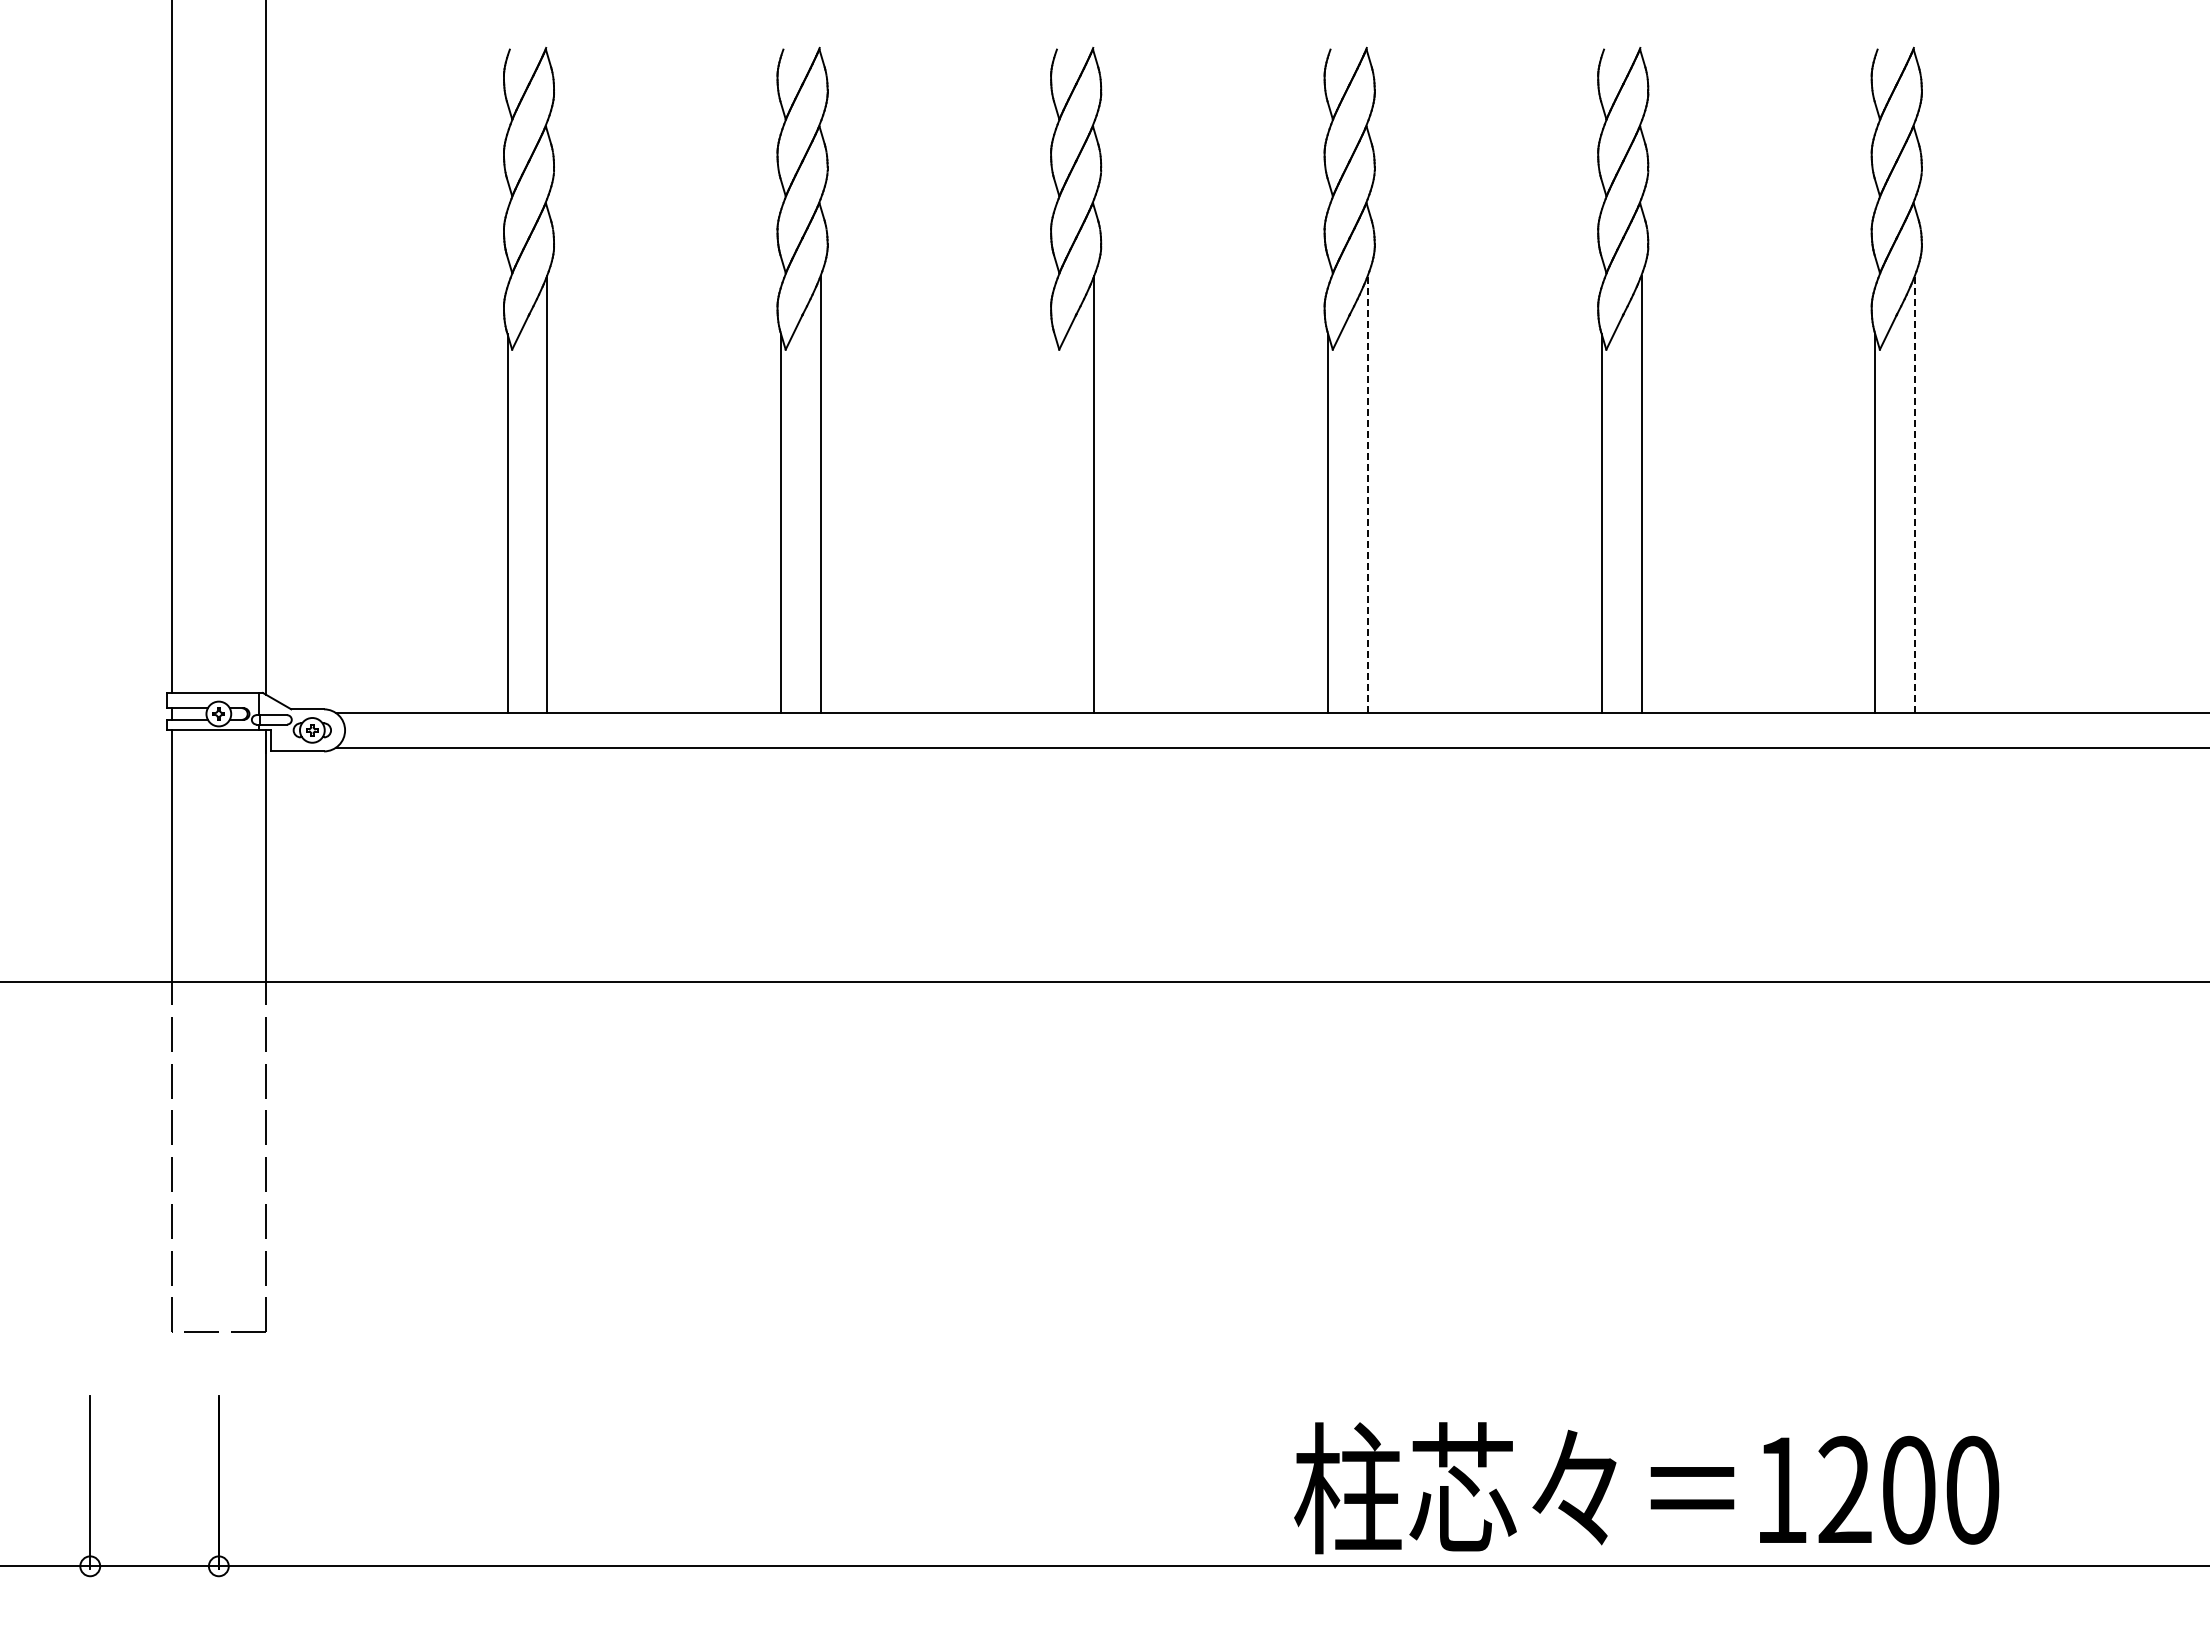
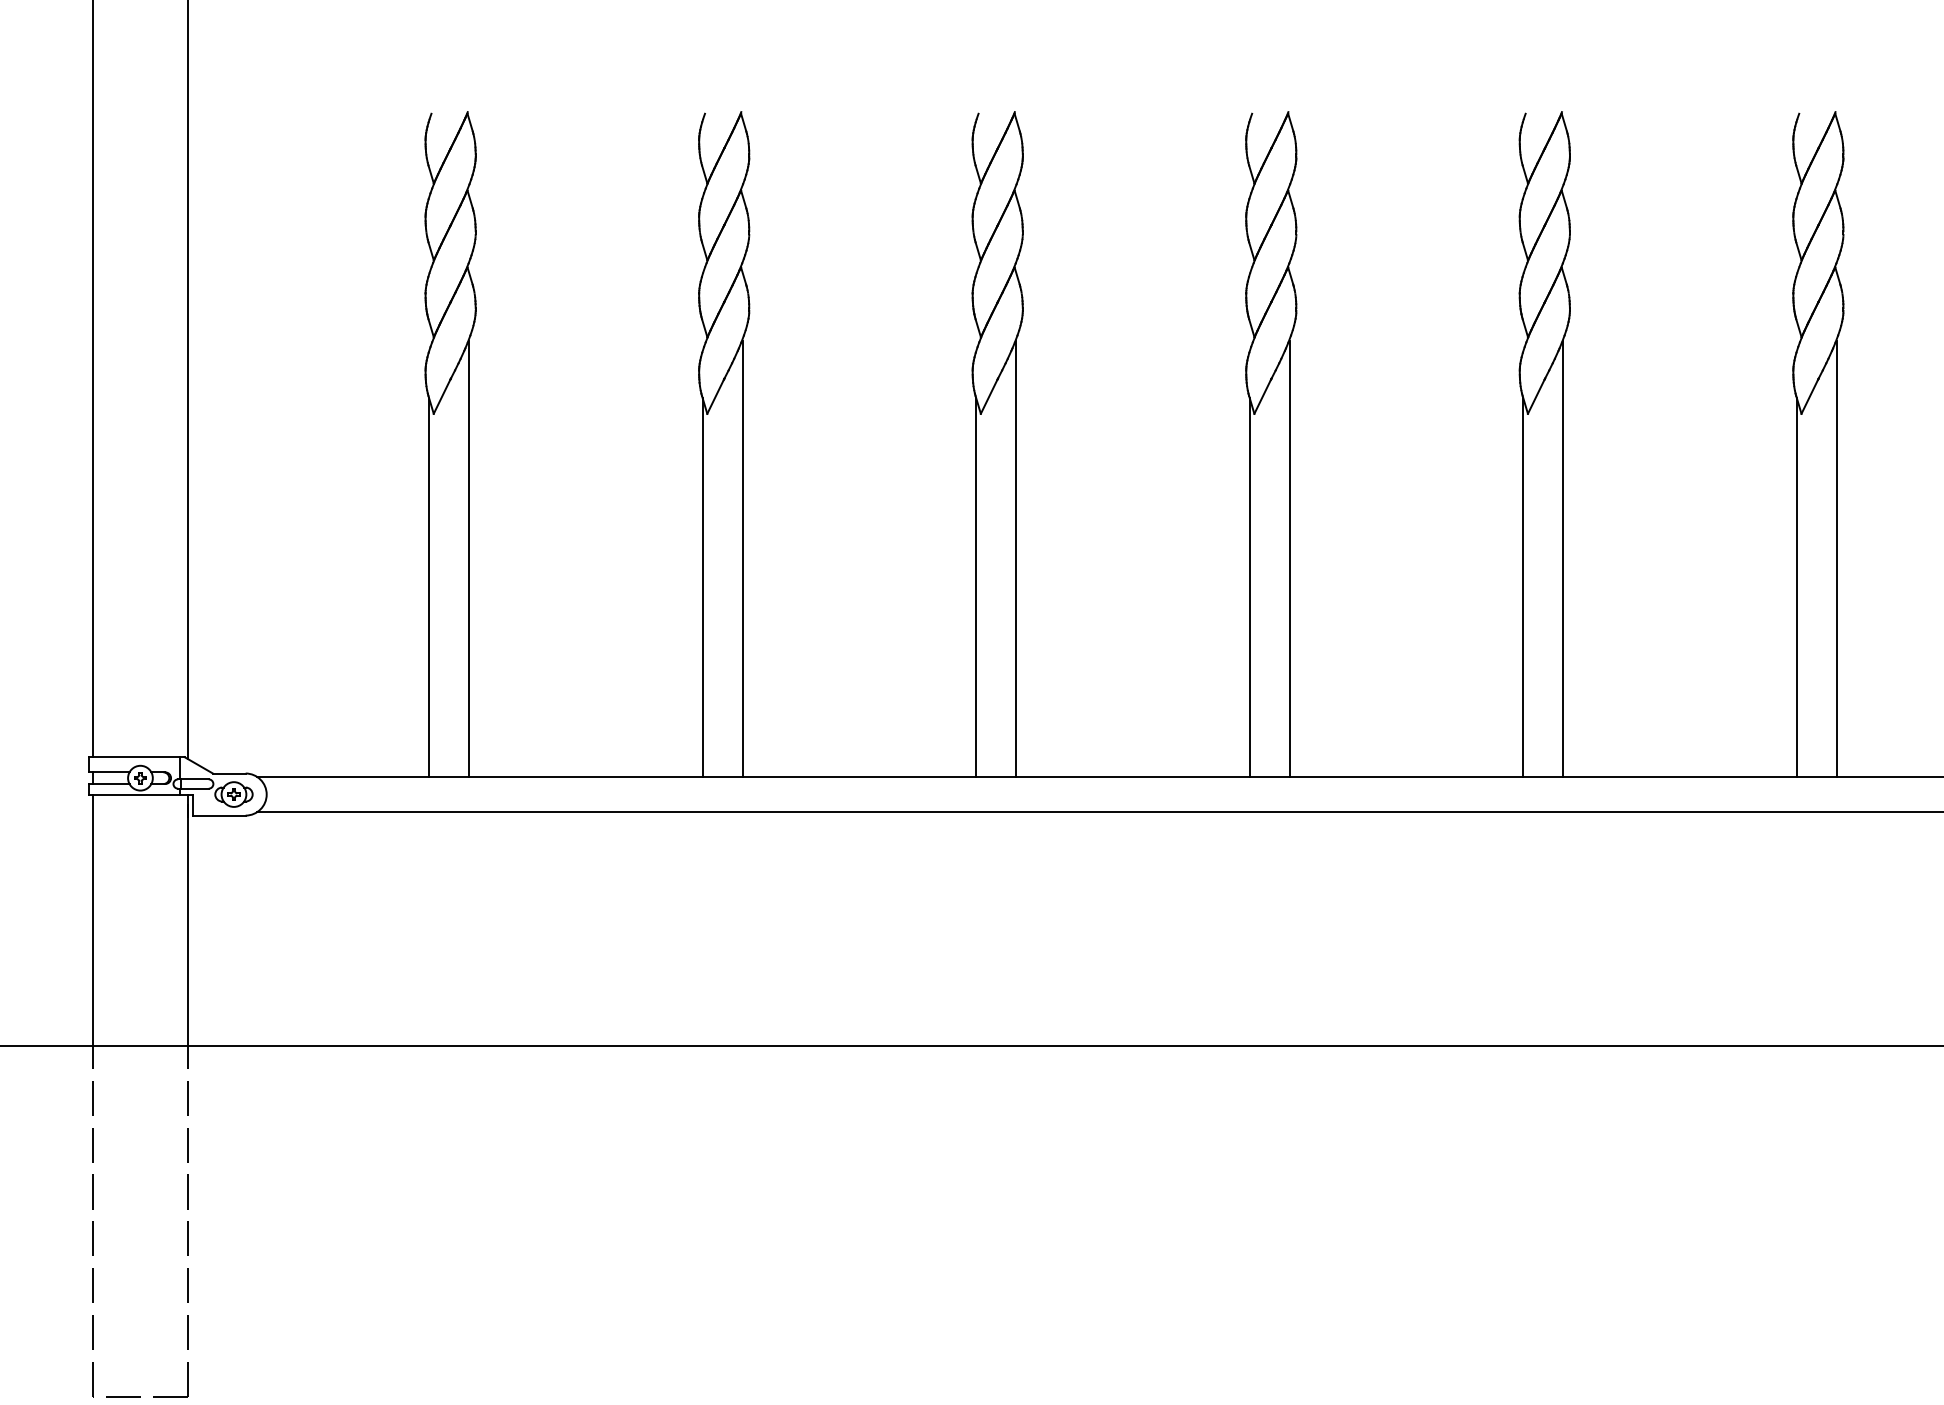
line: (1367, 494) -> (1289, 558), dashed -> solid
line: (1915, 494) -> (1837, 558), dashed -> solid
line: (1054, 523) -> (976, 587), added

